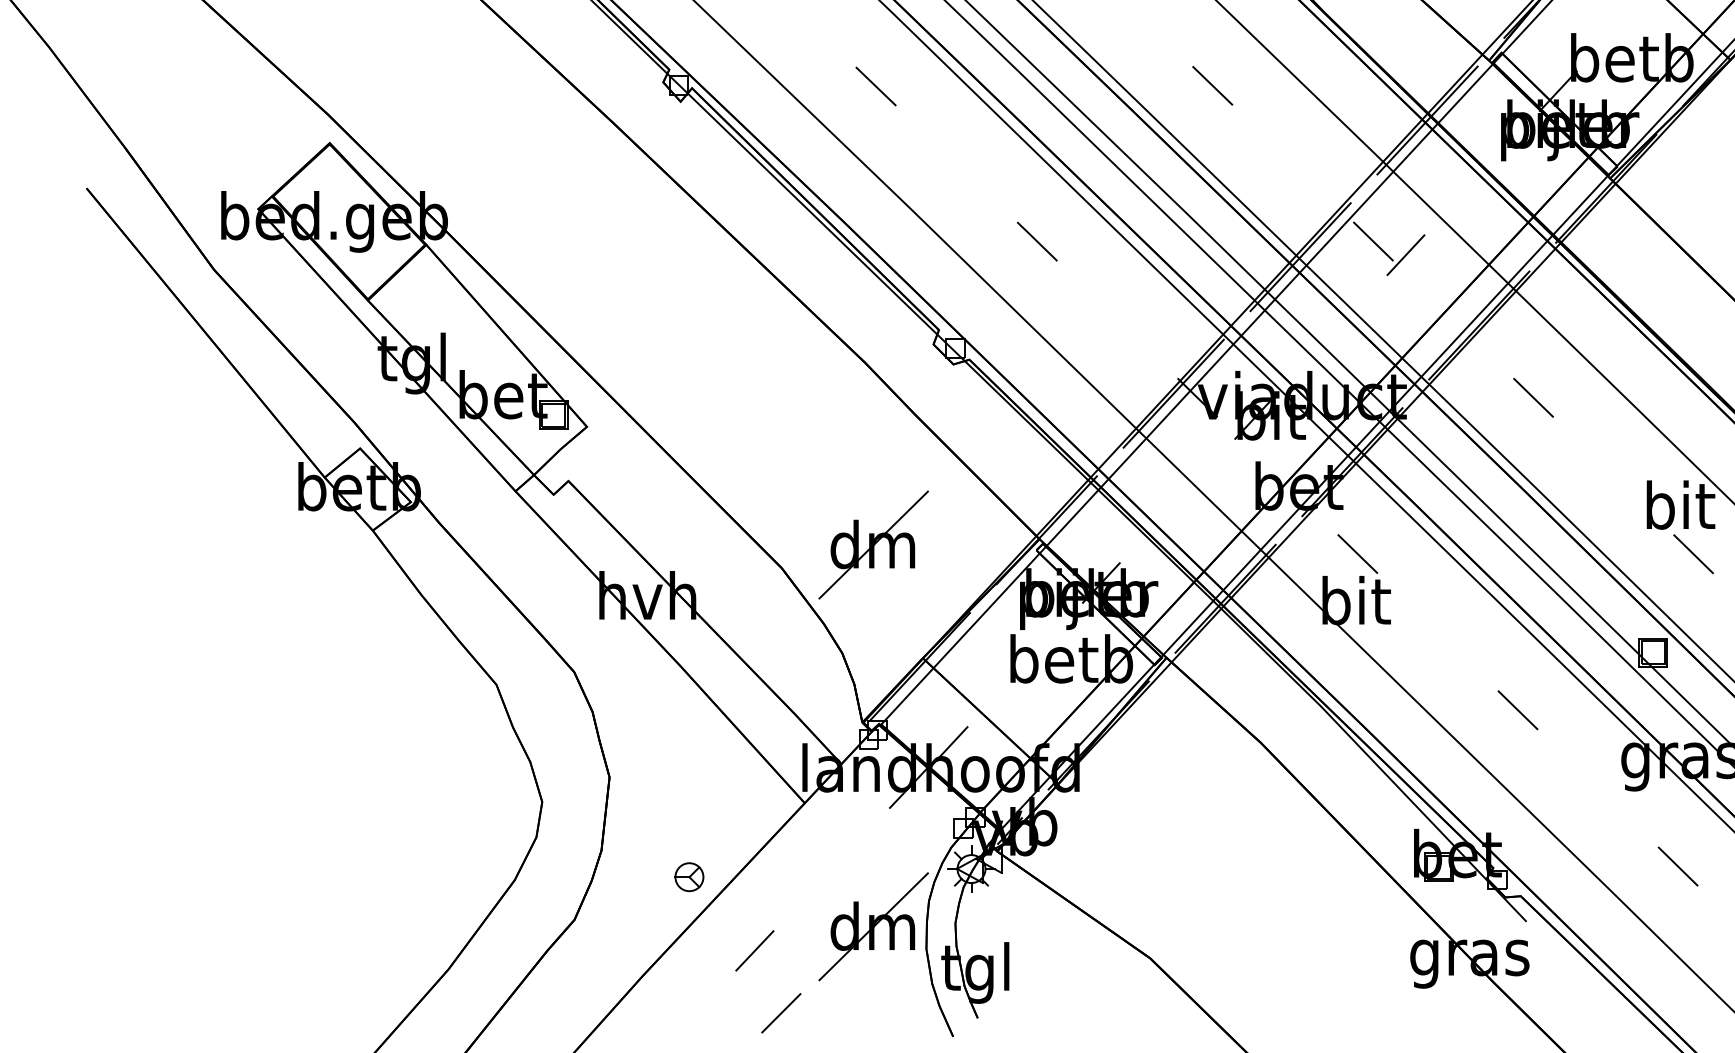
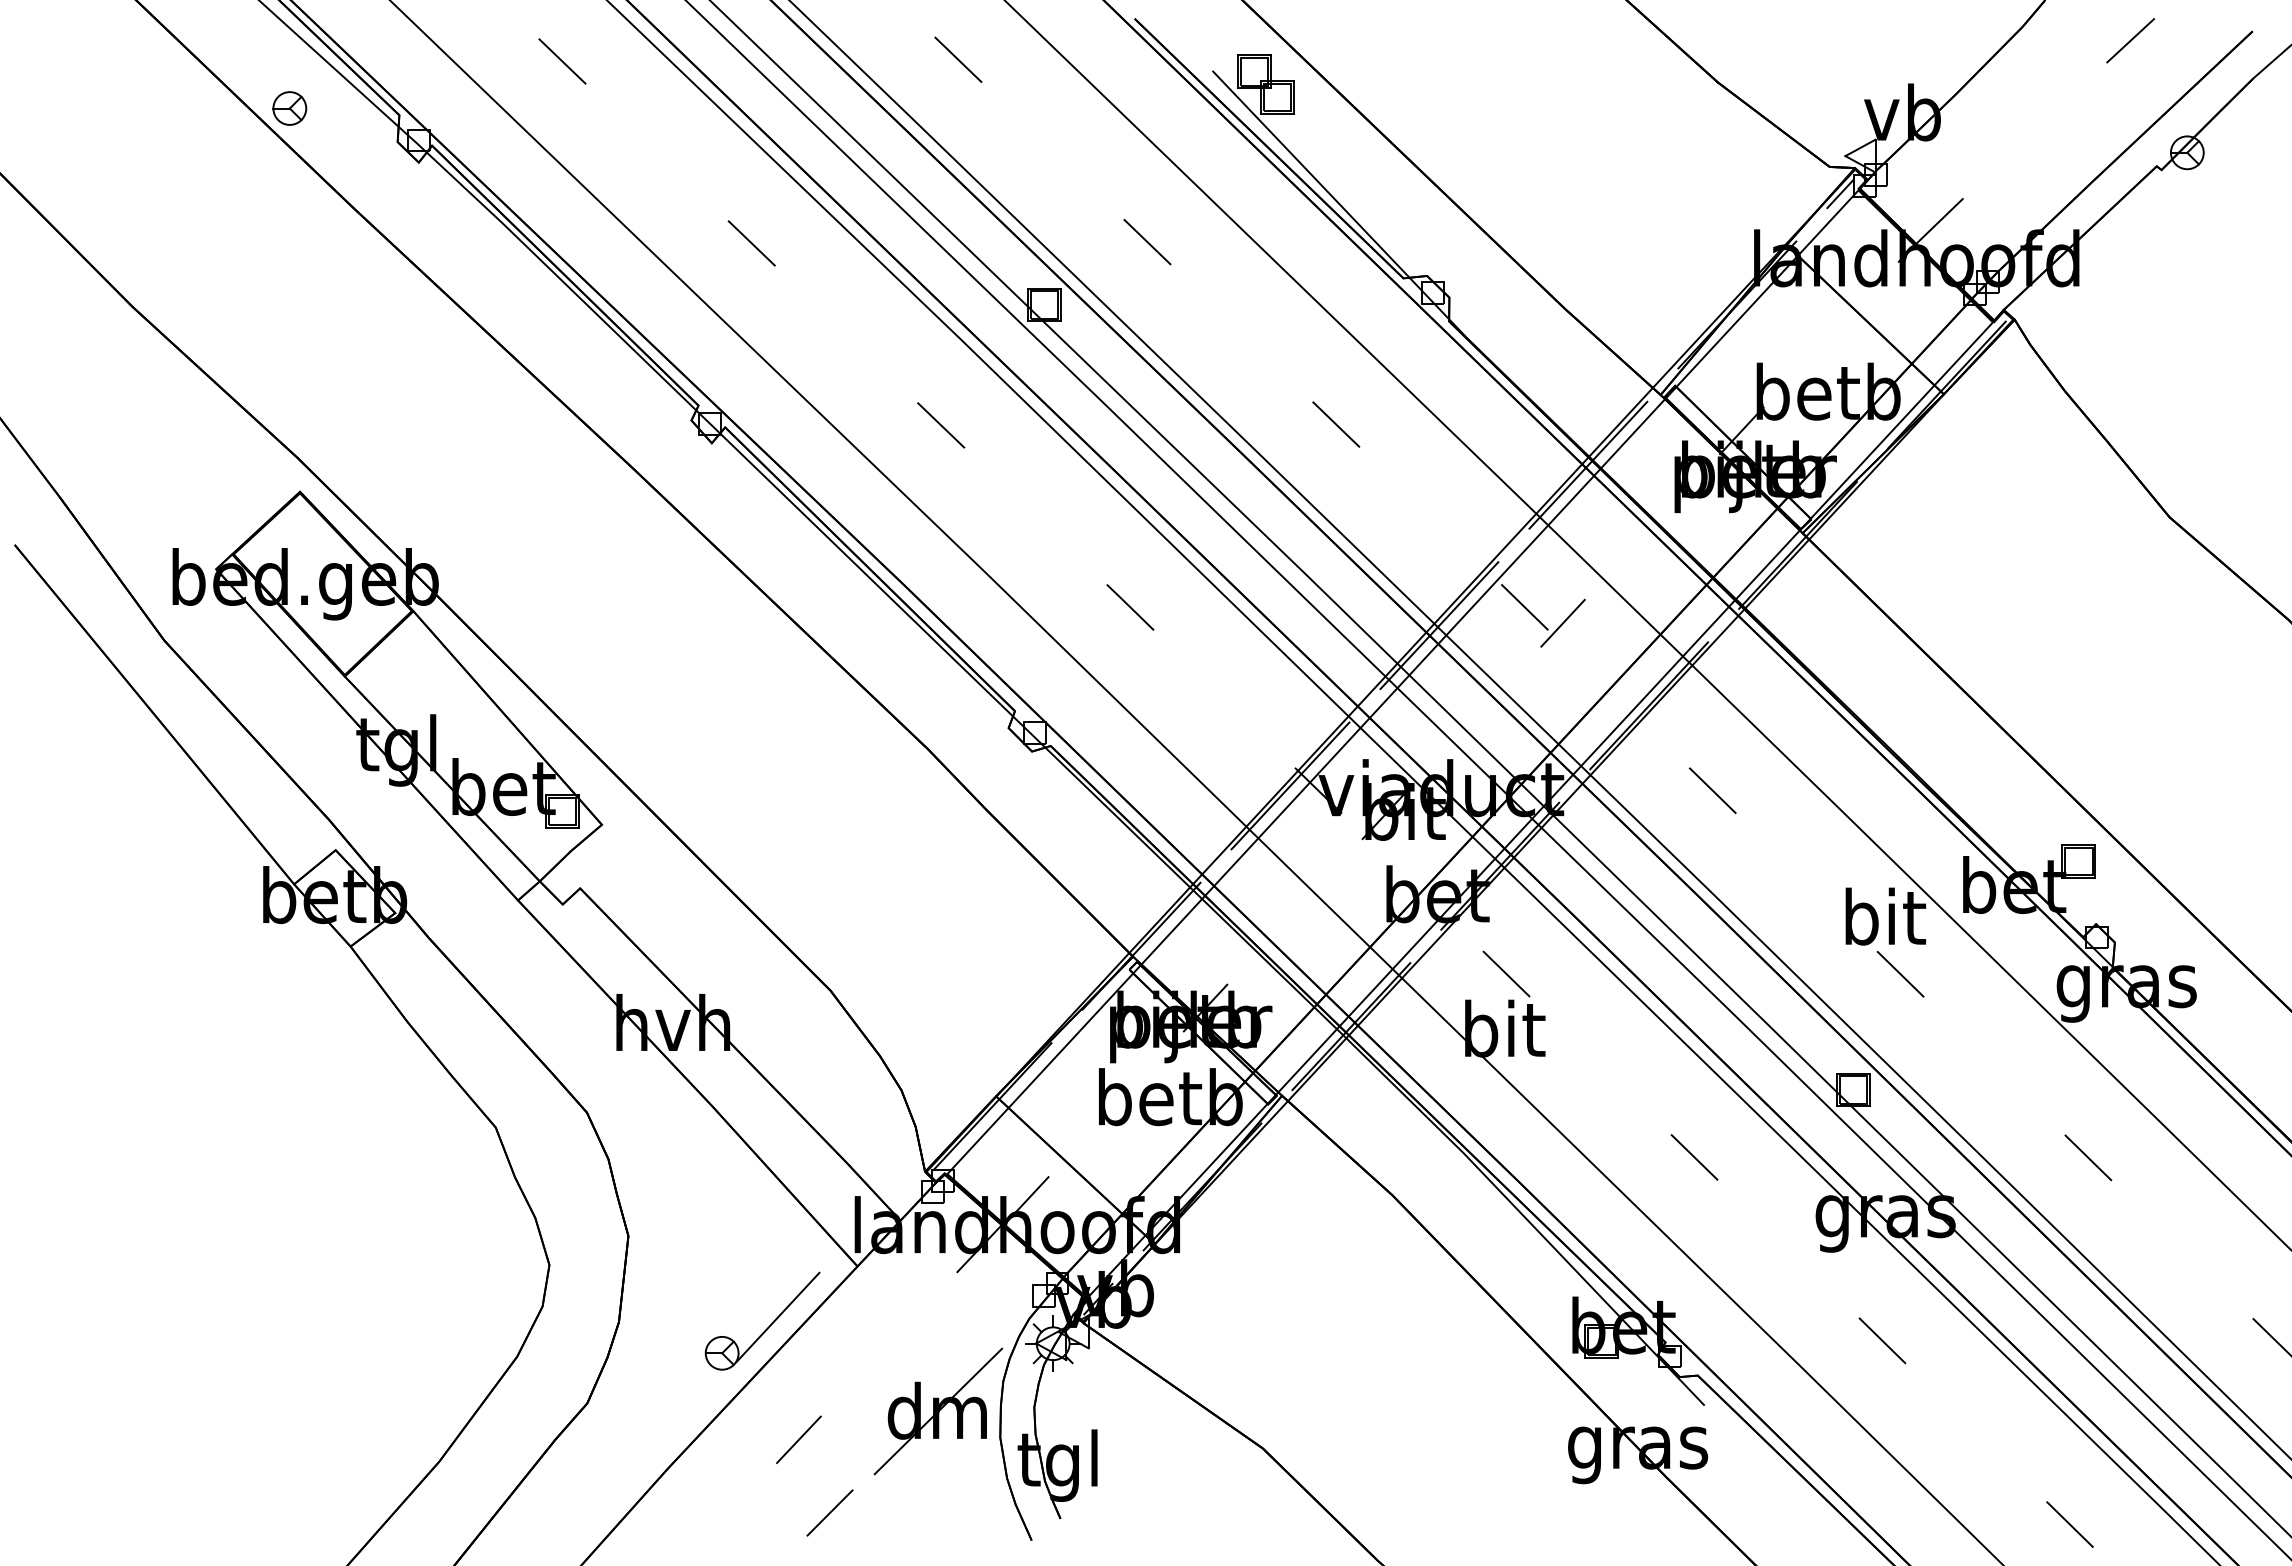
part: (873, 545) -> (938, 963), removed
line: (736, 846) -> (777, 1317), added

